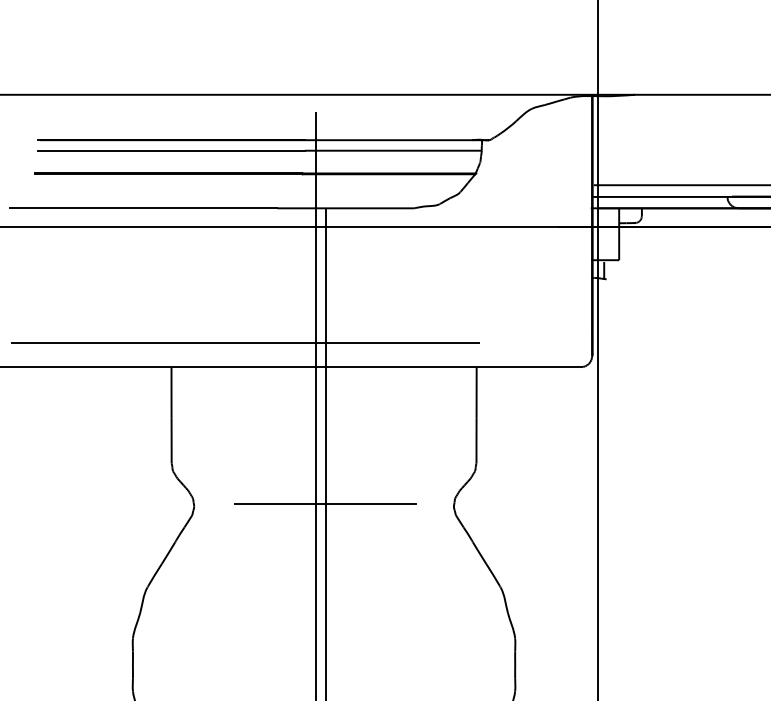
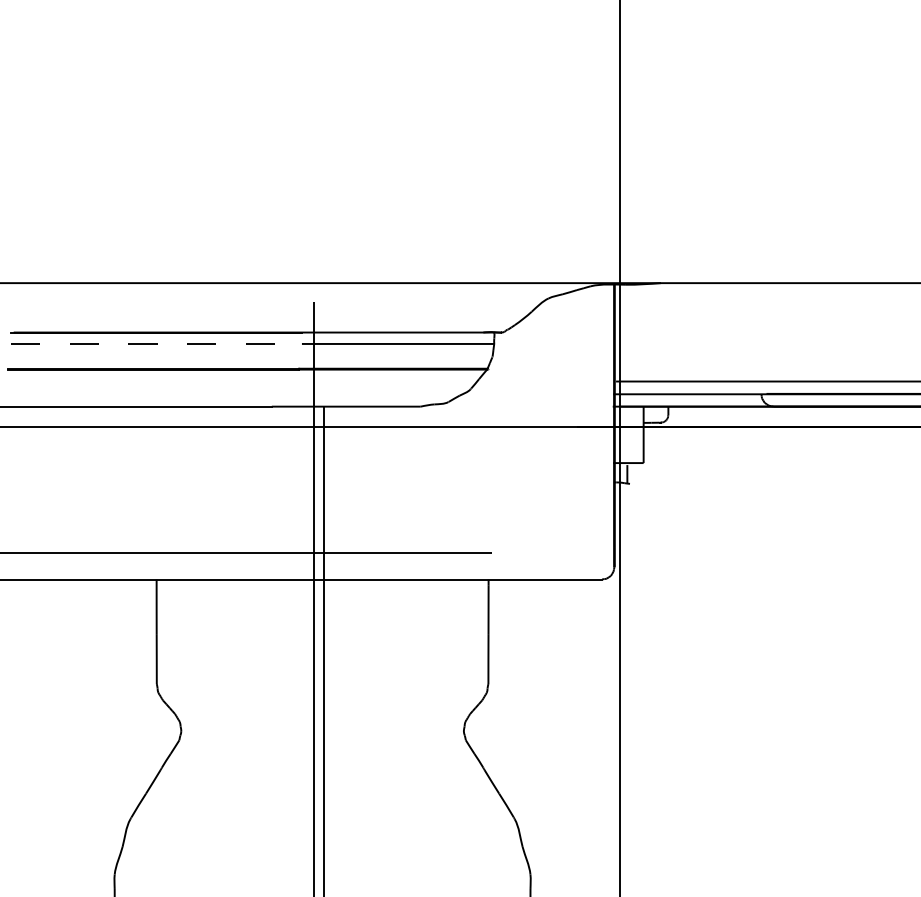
line: (171, 150) -> (156, 343), solid -> dashed
line: (325, 504) -> (324, 728), removed

